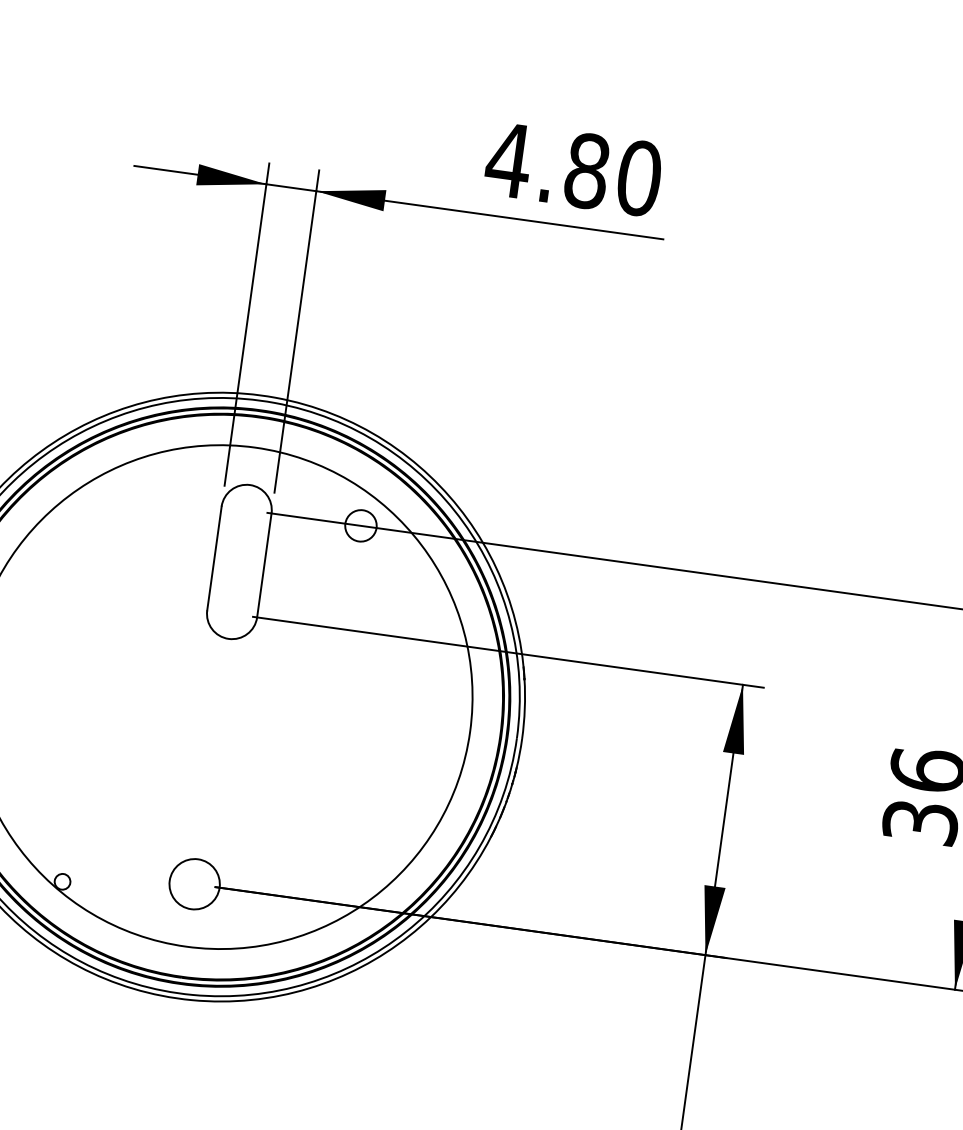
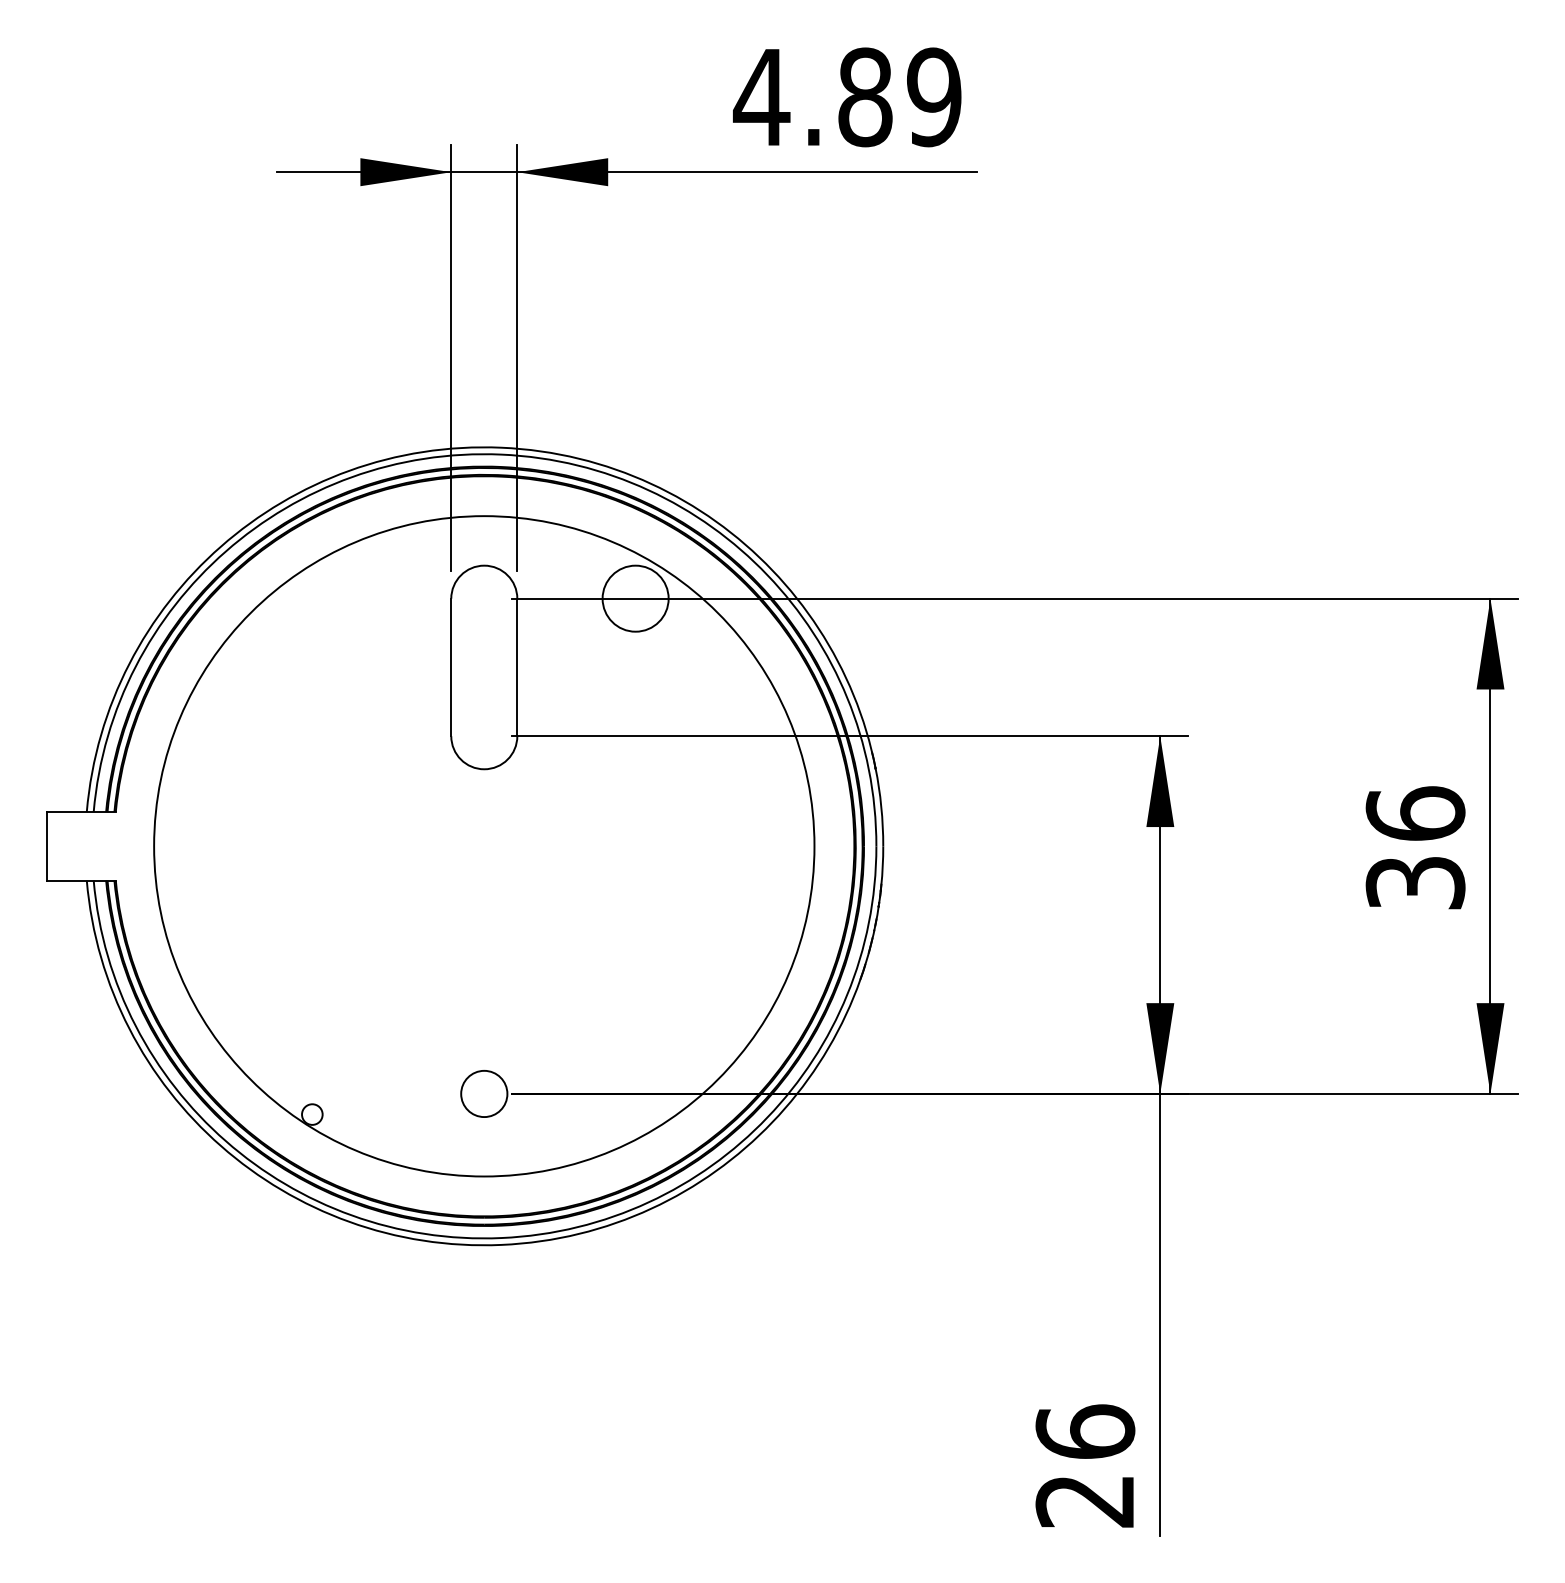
text: (639, 178) -> (934, 97), 4.80 -> 4.89
circle: (360, 525) -> (635, 598), size x1.6
circle: (194, 883) -> (484, 1093), size x0.7

